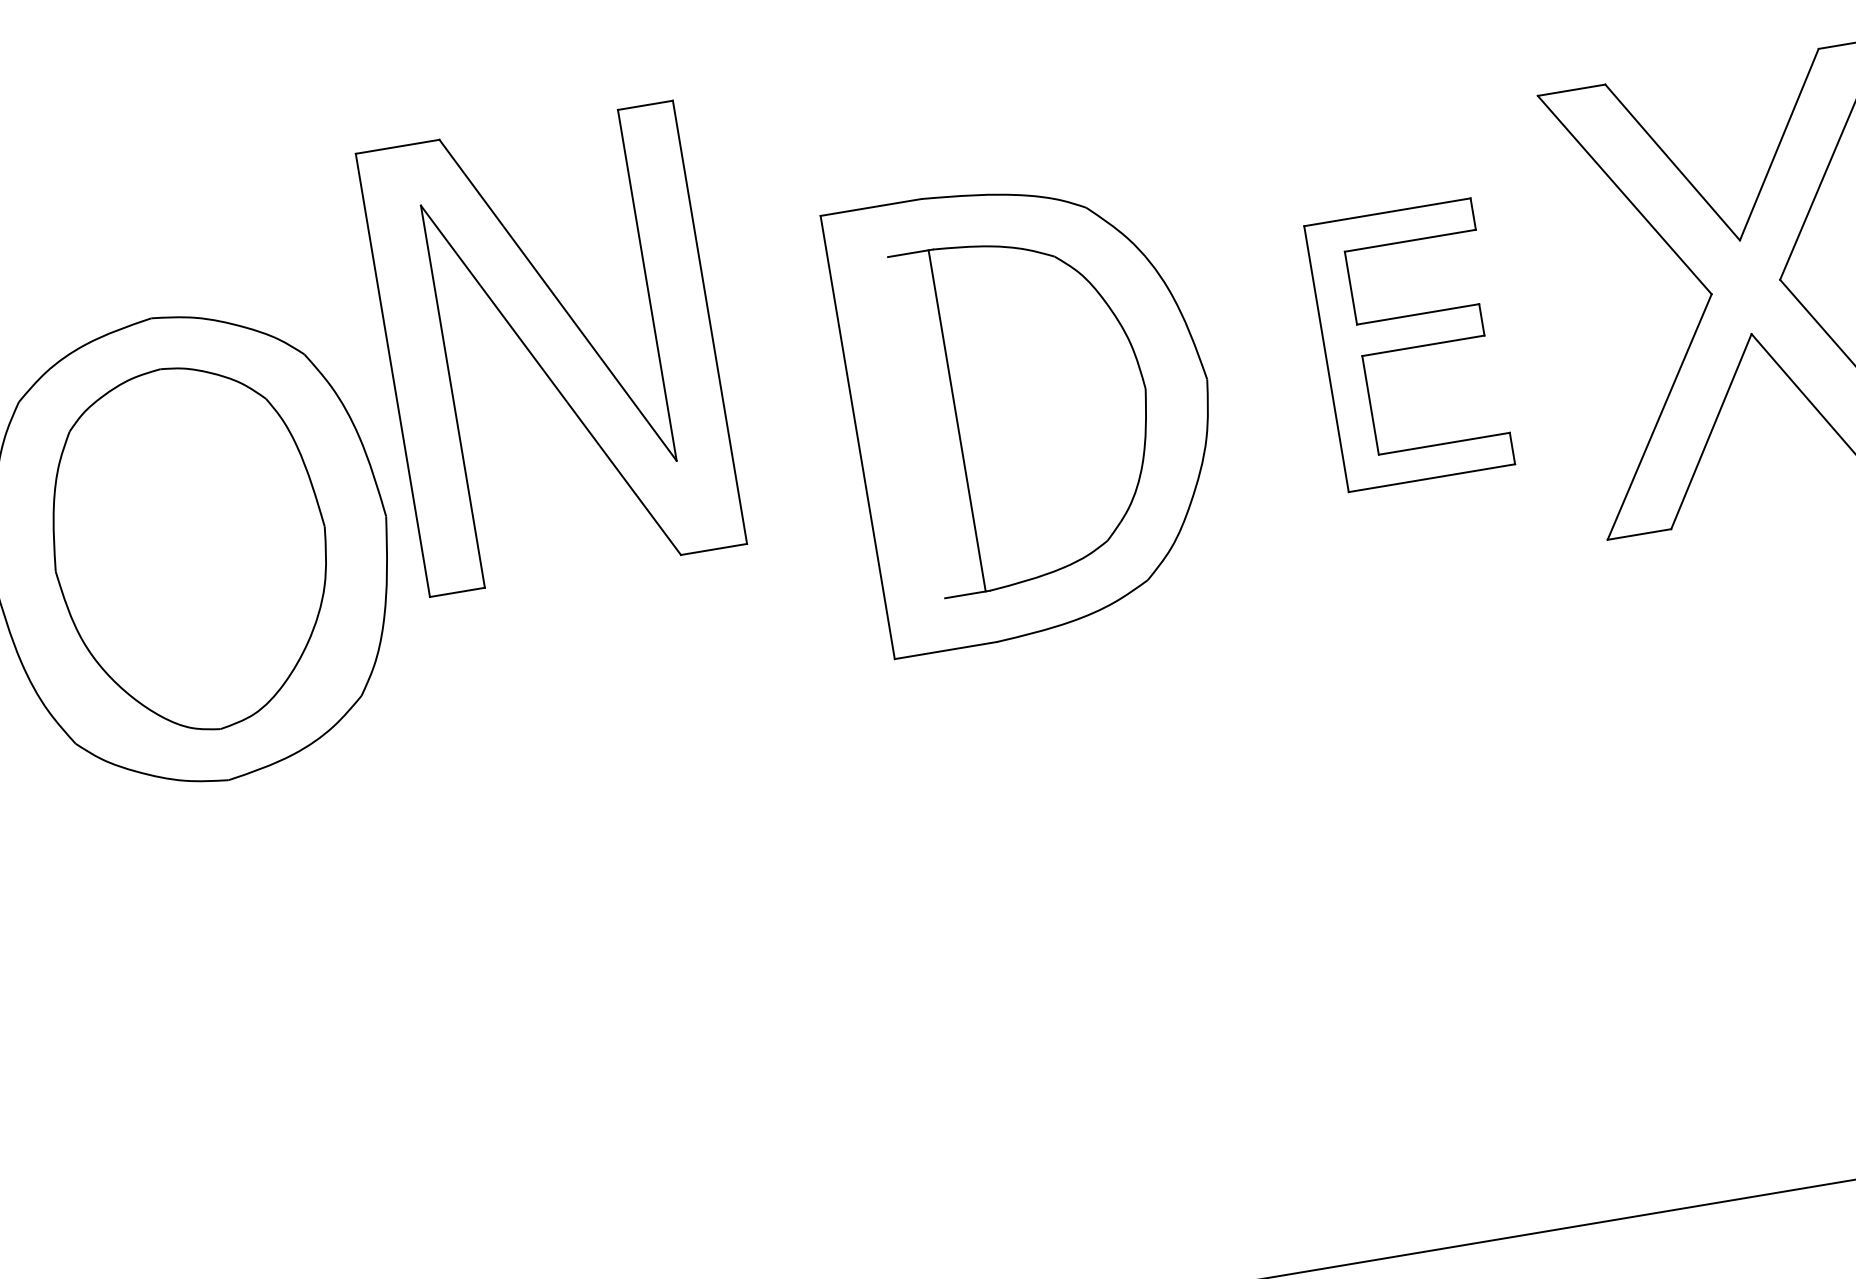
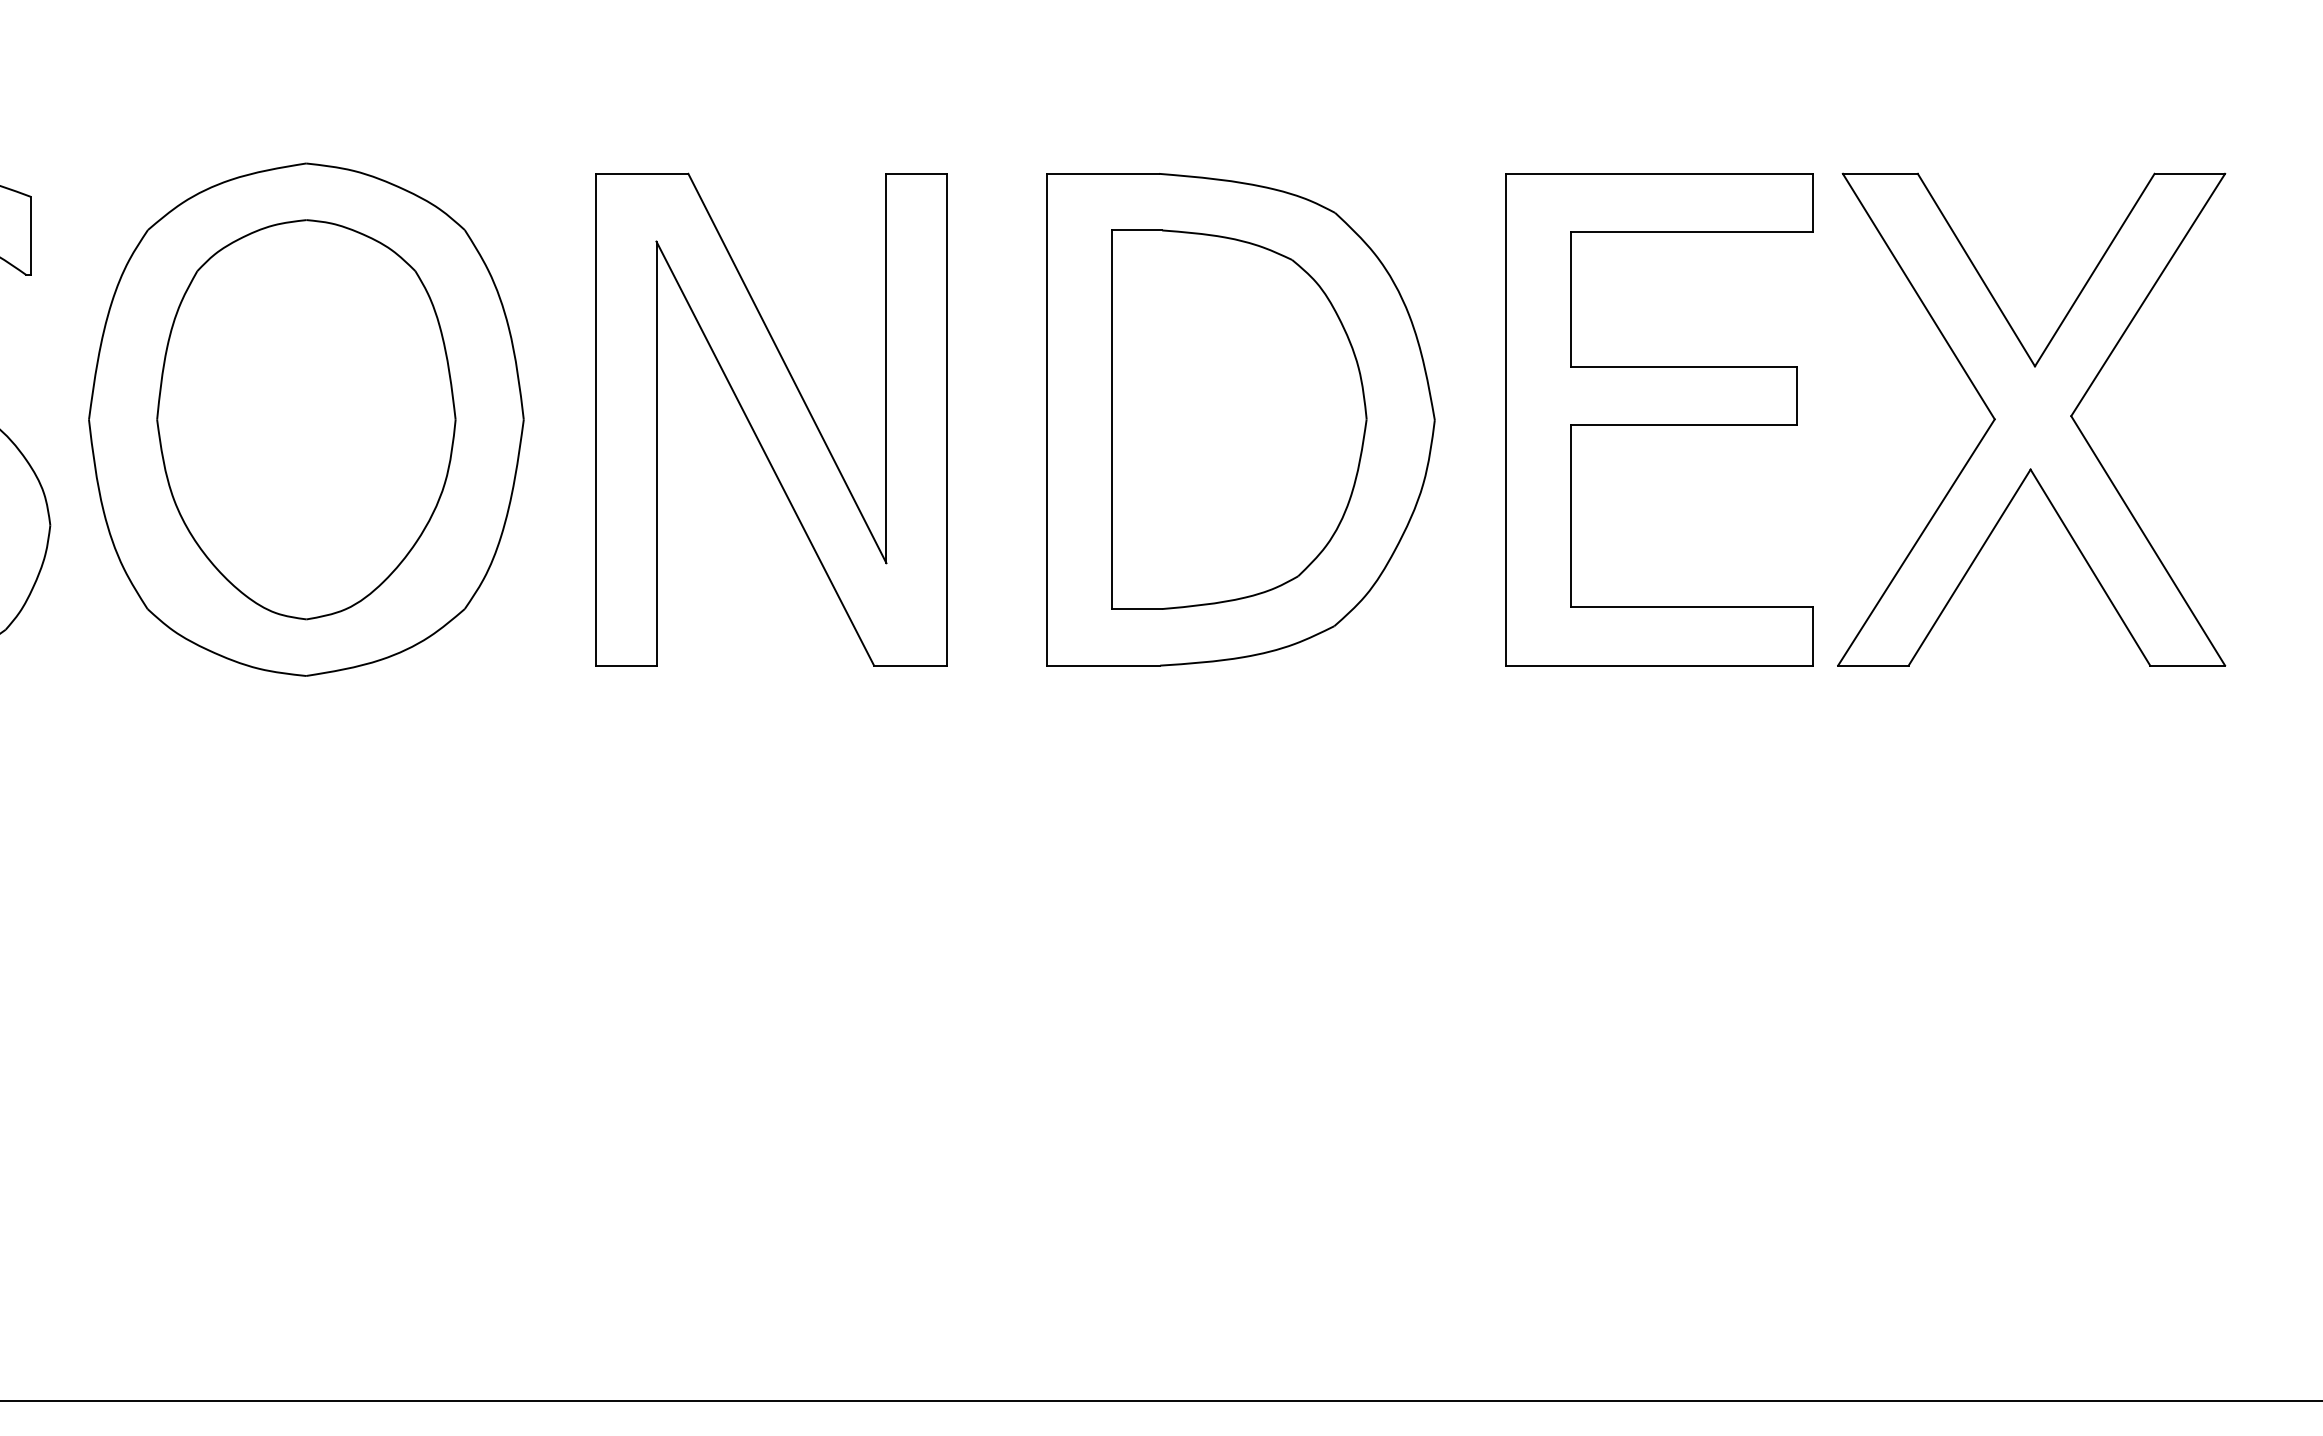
part: (1409, 344) -> (1659, 419), size x1.67
part: (551, 348) -> (771, 419), moved
line: (957, 420) -> (1112, 419), moved

